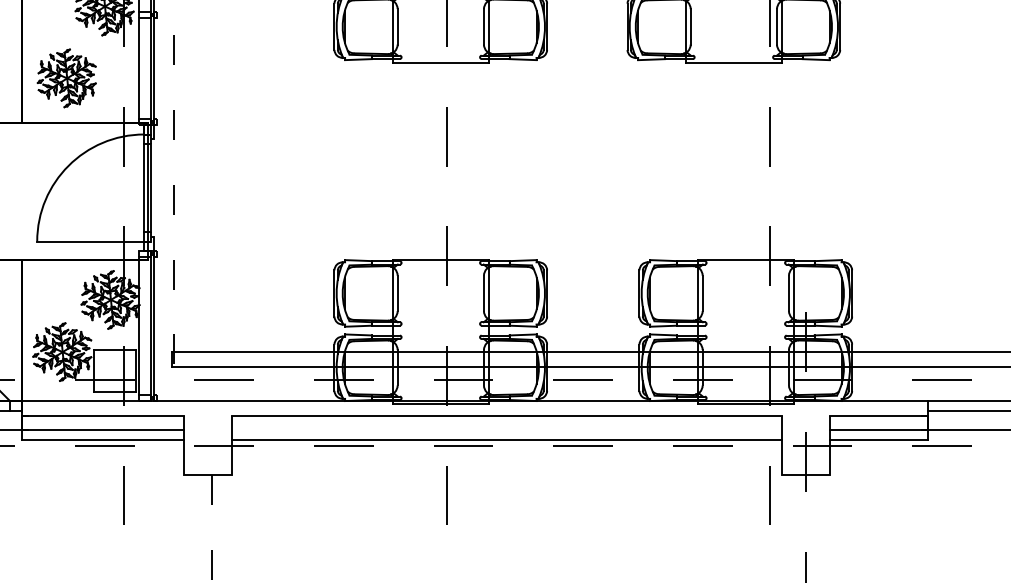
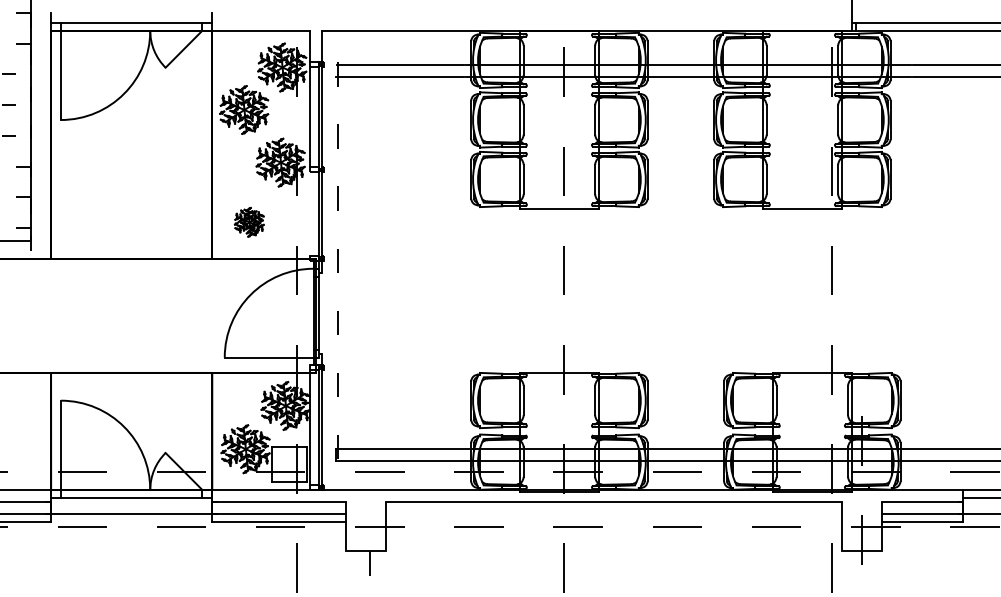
line: (139, 67) -> (309, 213), removed
part: (67, 78) -> (249, 222), size x0.6
line: (506, 439) -> (613, 521), removed

